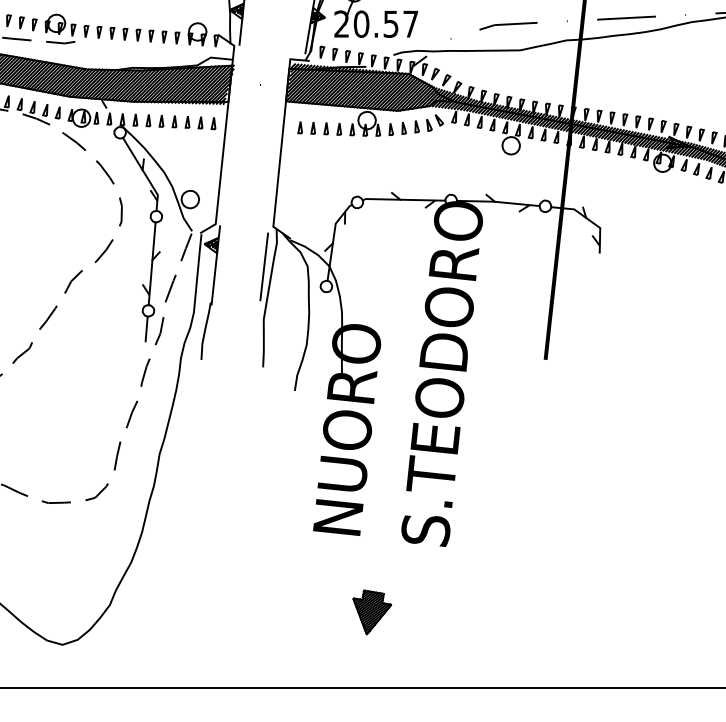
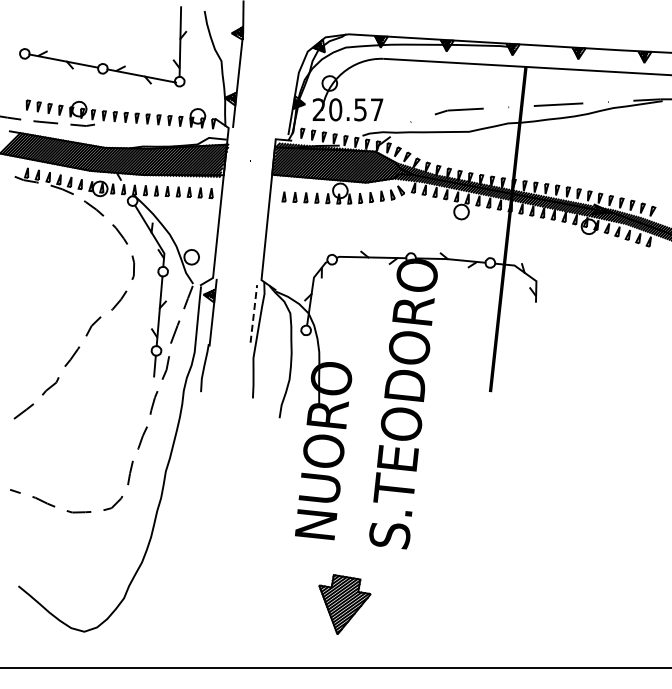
line: (263, 266) -> (253, 313), solid -> dashed
part: (372, 612) -> (344, 604), size x1.6

